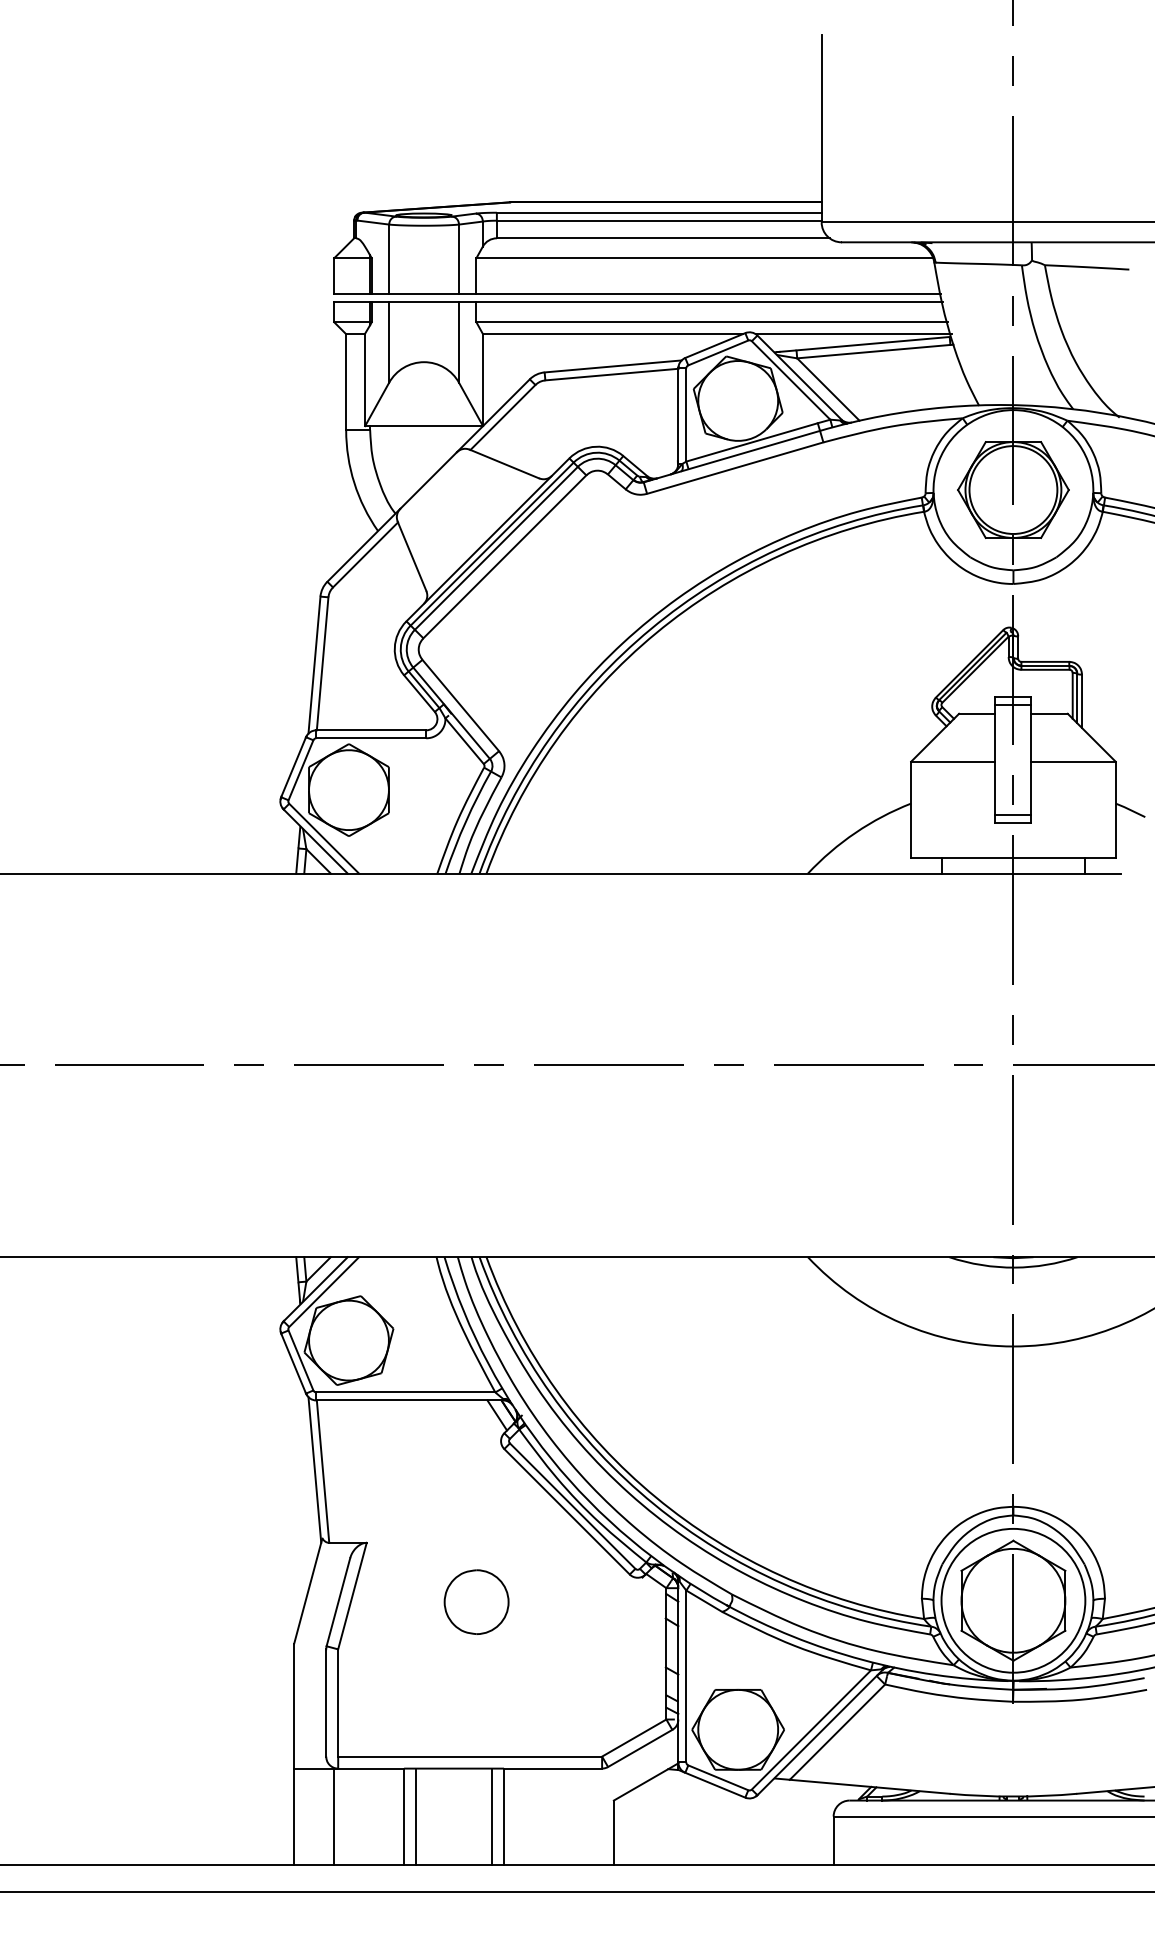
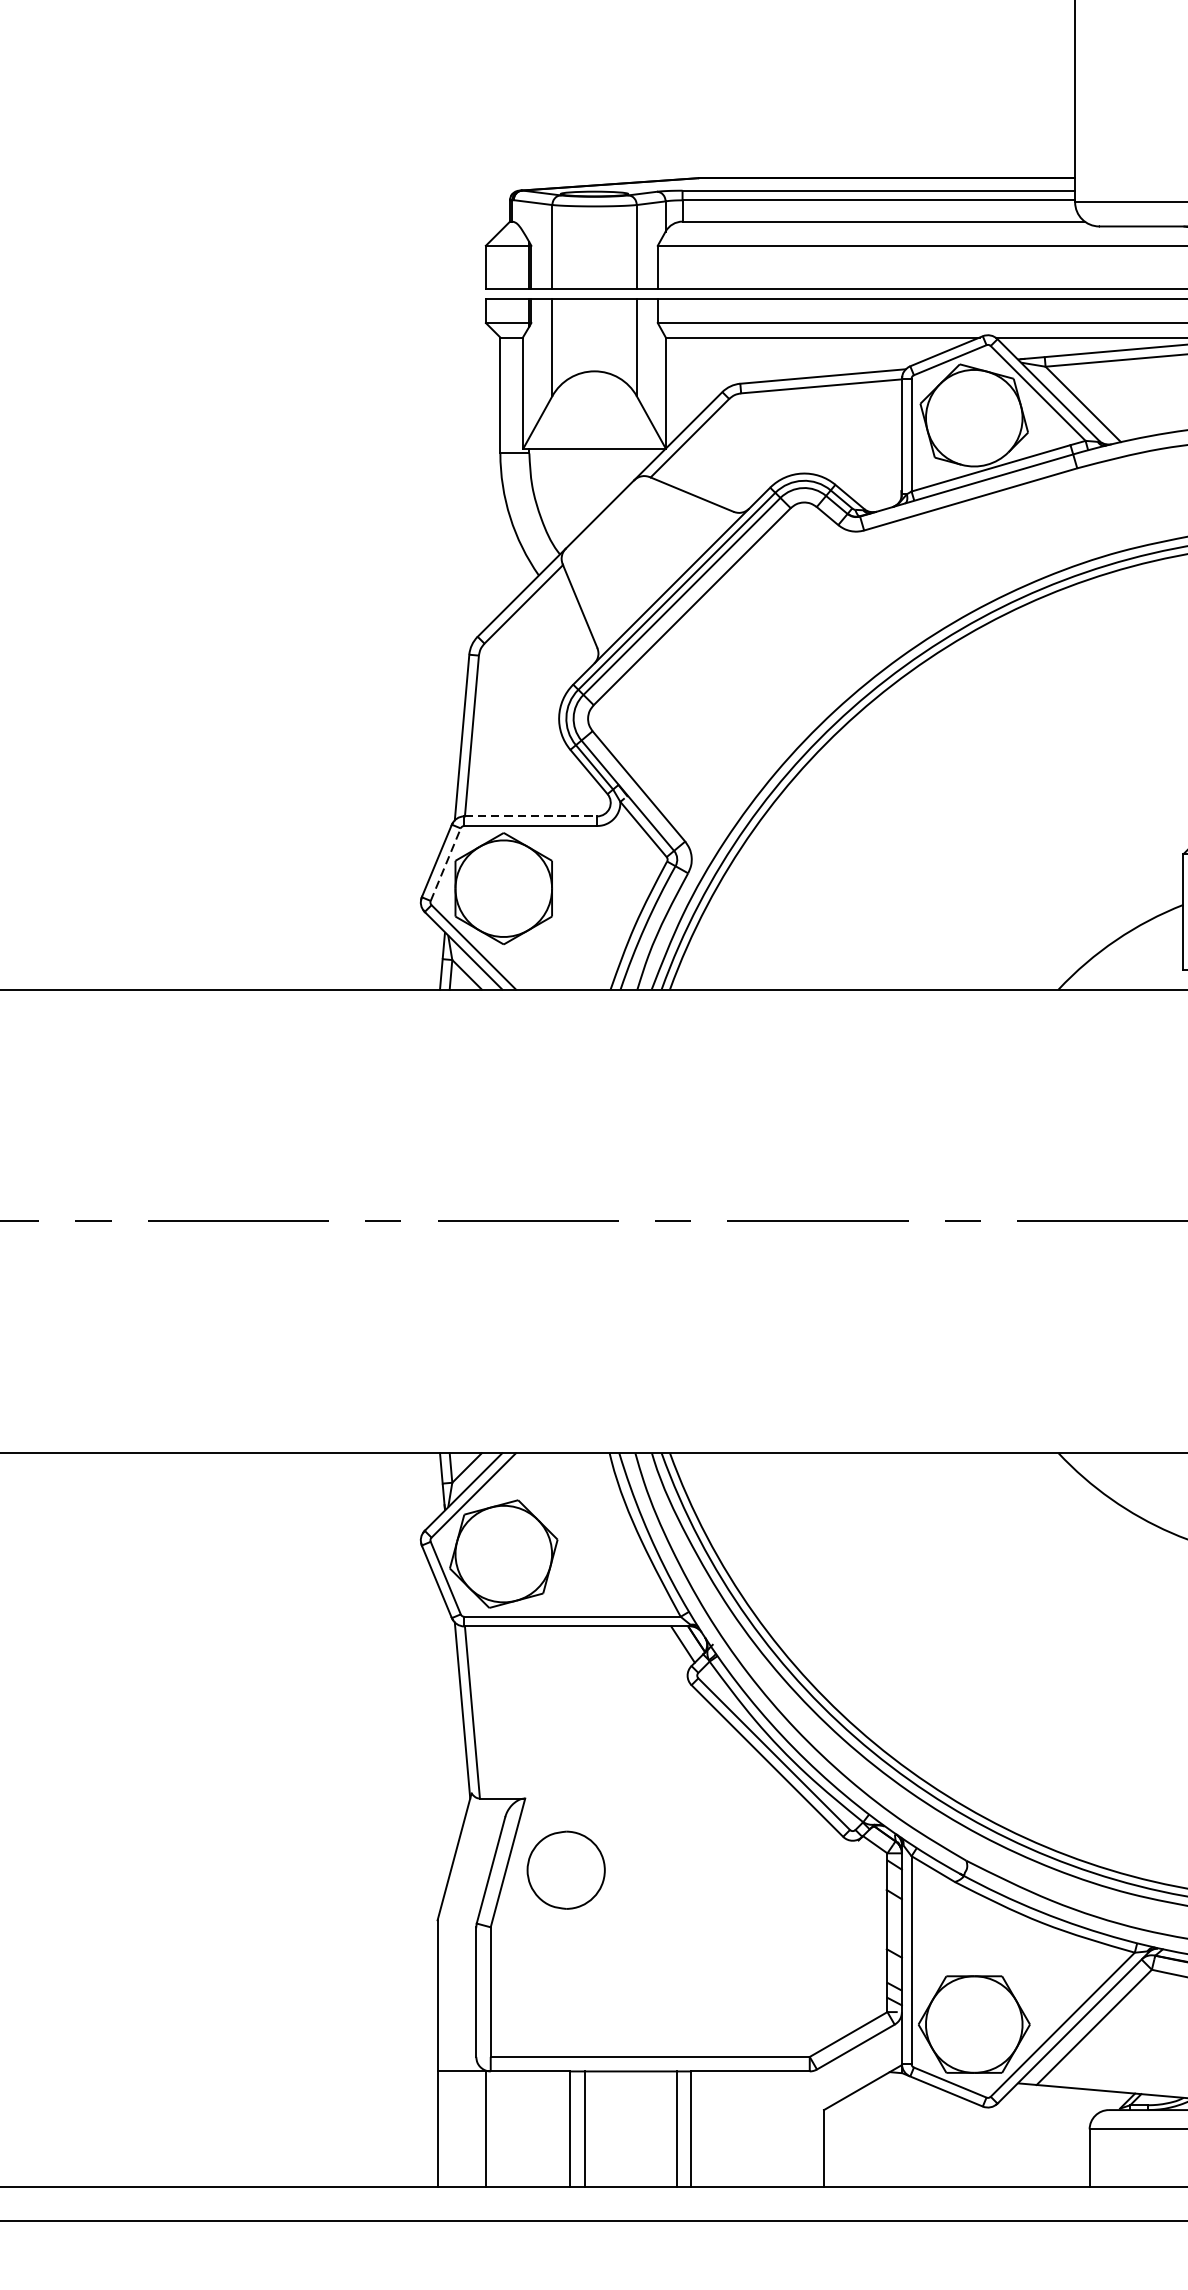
line: (371, 730) -> (530, 816), solid -> dashed
line: (301, 769) -> (446, 863), solid -> dashed
part: (476, 1601) -> (566, 1869), moved

